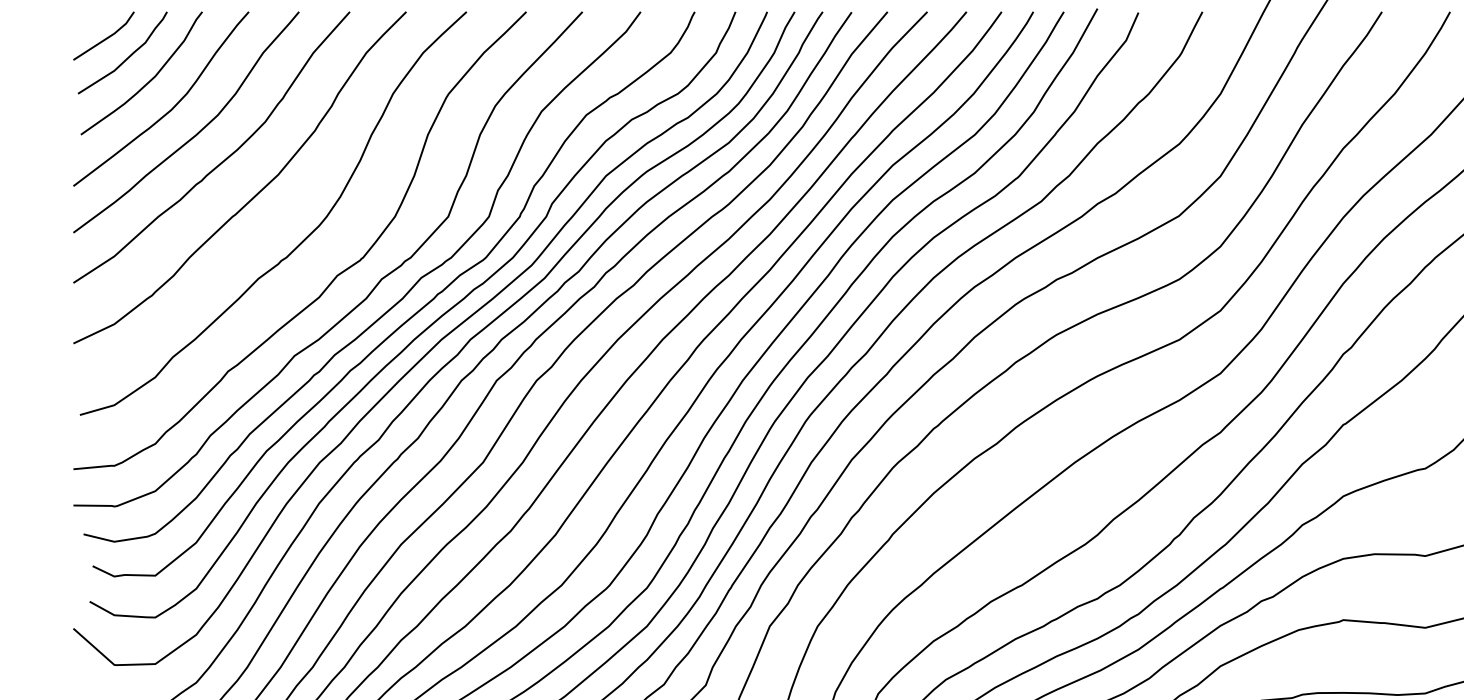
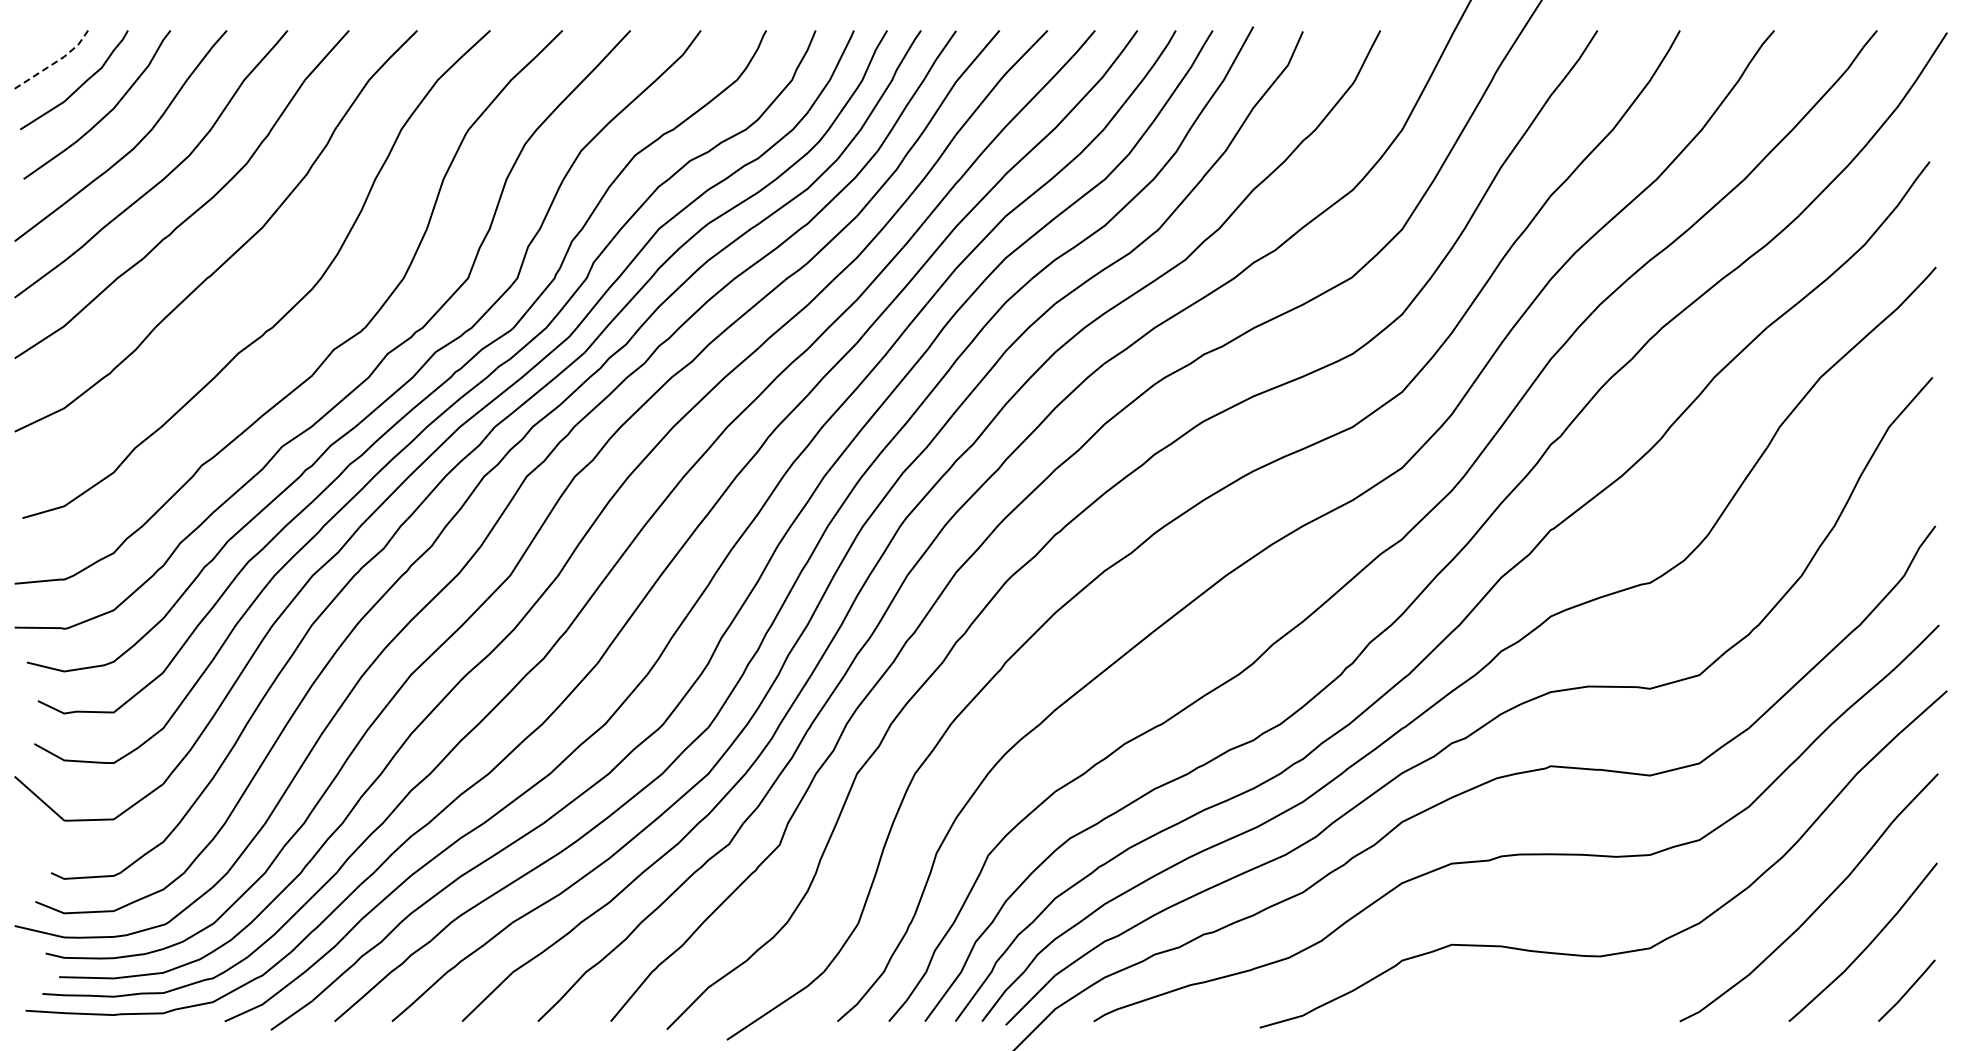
line: (107, 38) -> (55, 62), solid -> dashed

